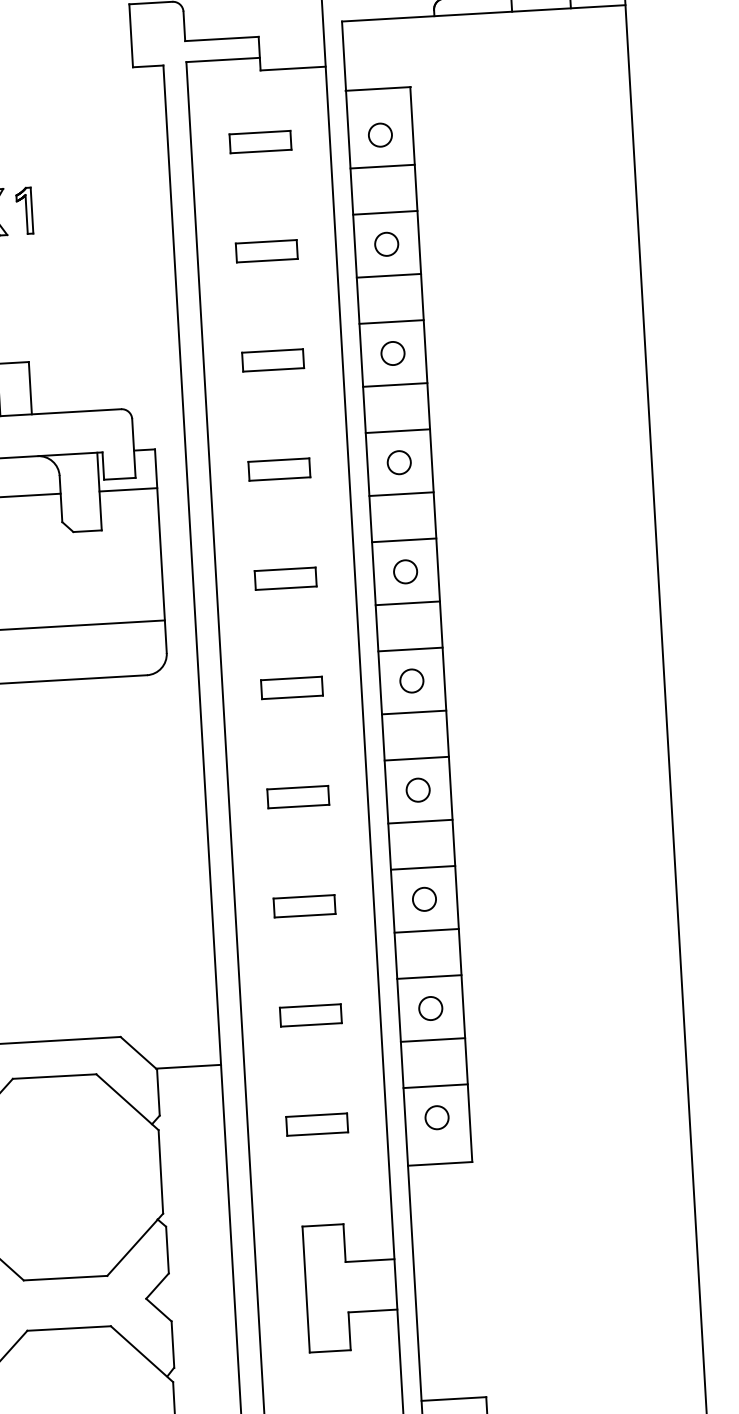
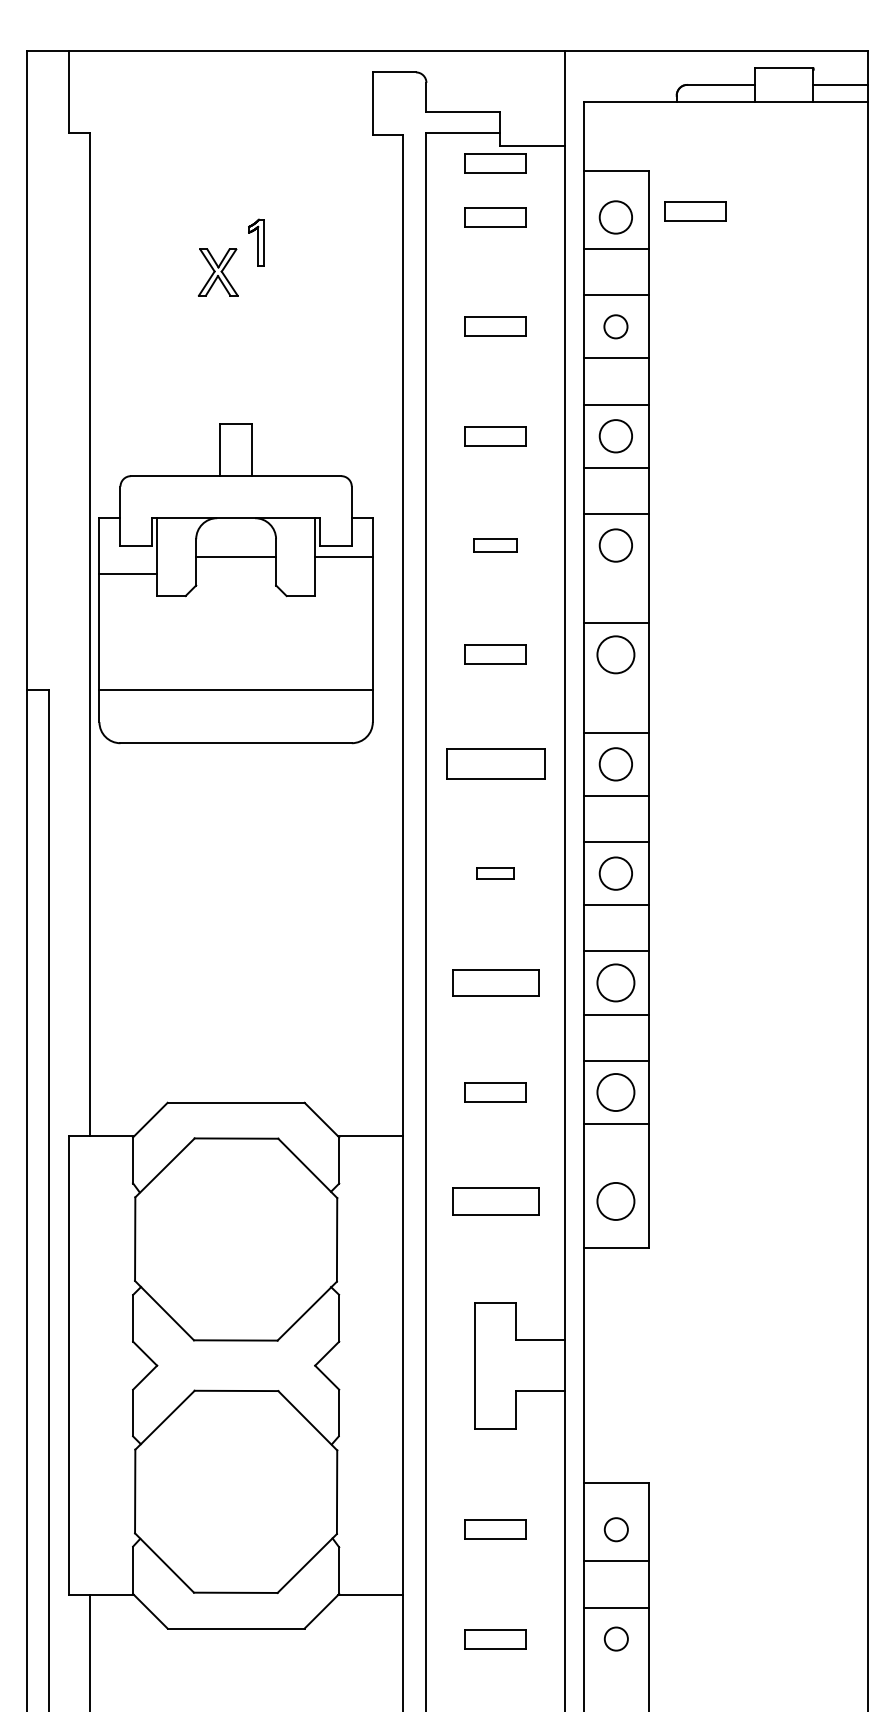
part: (257, 88) -> (495, 163), added
part: (459, 124) -> (695, 211), added
circle: (379, 135) -> (615, 217), size x1.4
part: (24, 210) -> (256, 242), moved
circle: (392, 352) -> (615, 435), size x1.4
circle: (398, 462) -> (615, 545), size x1.4
part: (279, 469) -> (495, 545), size x0.7
line: (401, 494) -> (616, 577), removed
circle: (405, 571) -> (615, 654), size x1.6
line: (407, 603) -> (616, 686), removed
circle: (411, 680) -> (615, 763), size x1.4
part: (291, 688) -> (495, 764), size x1.6
circle: (417, 790) -> (615, 873), size x1.4
part: (297, 797) -> (495, 873), size x0.6
circle: (424, 898) -> (615, 982), size x1.6
part: (304, 905) -> (495, 982), size x1.4
circle: (430, 1007) -> (615, 1091), size x1.6
line: (435, 1086) -> (616, 1170), removed
circle: (436, 1117) -> (615, 1201), size x1.6
part: (316, 1124) -> (495, 1201), size x1.4

